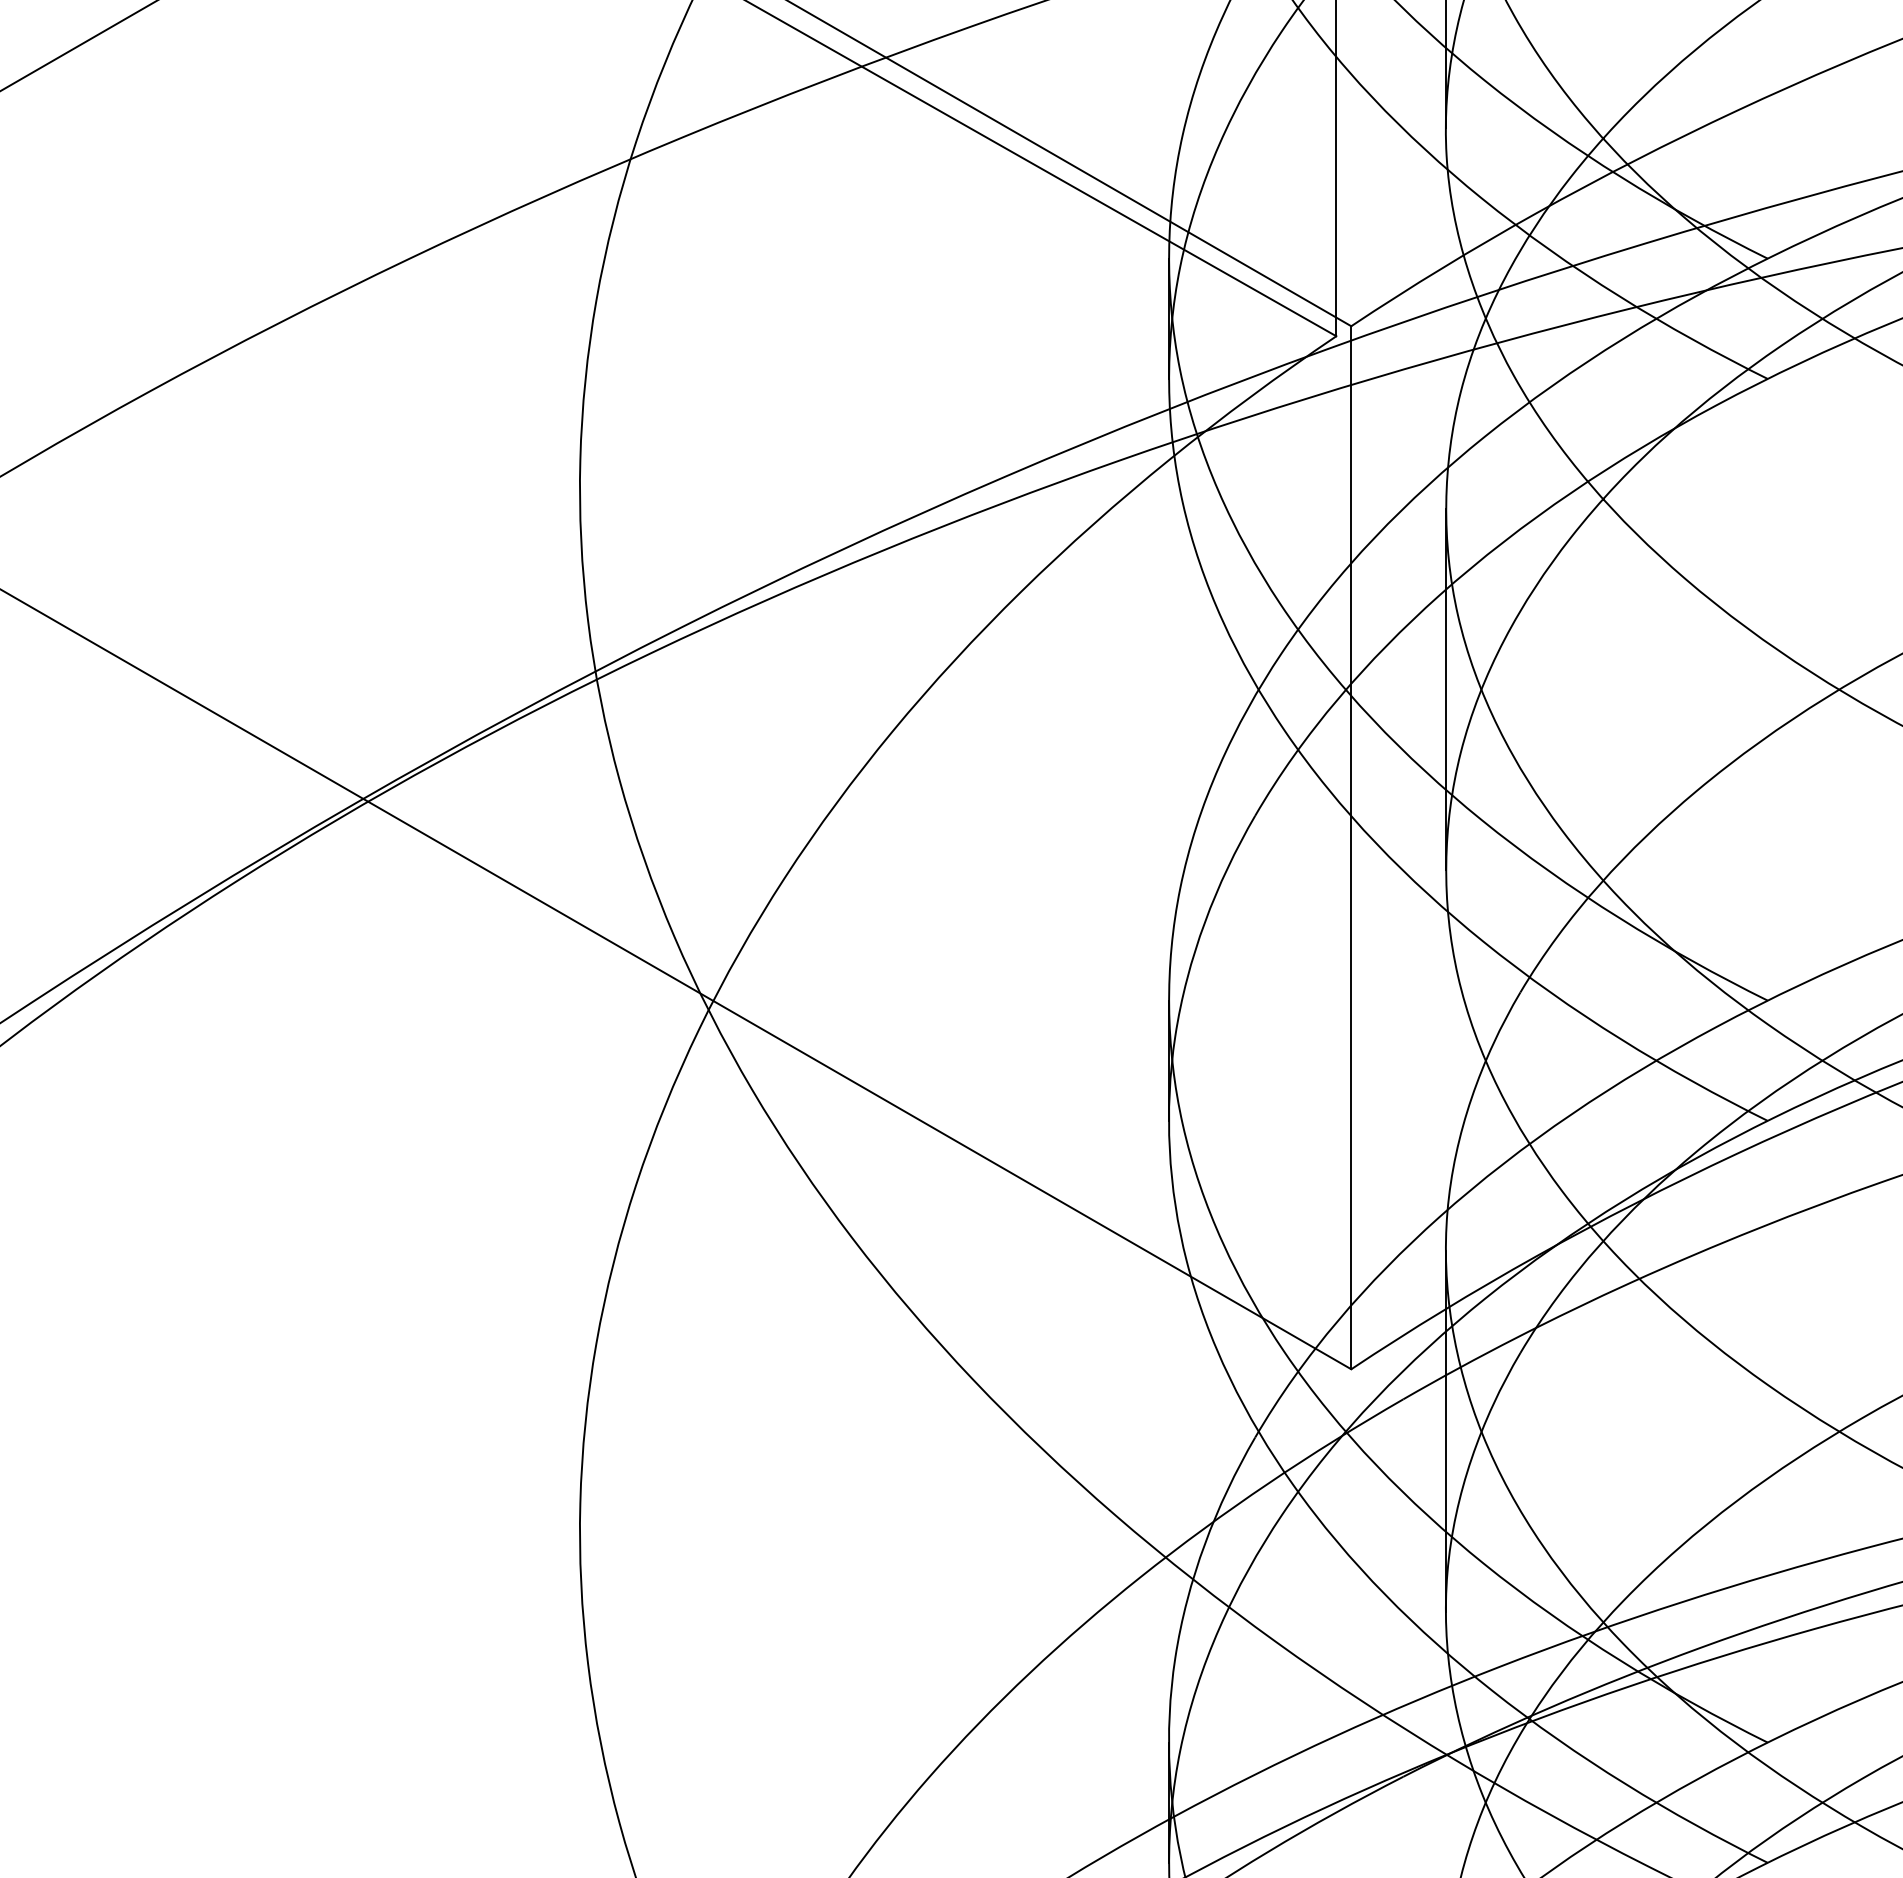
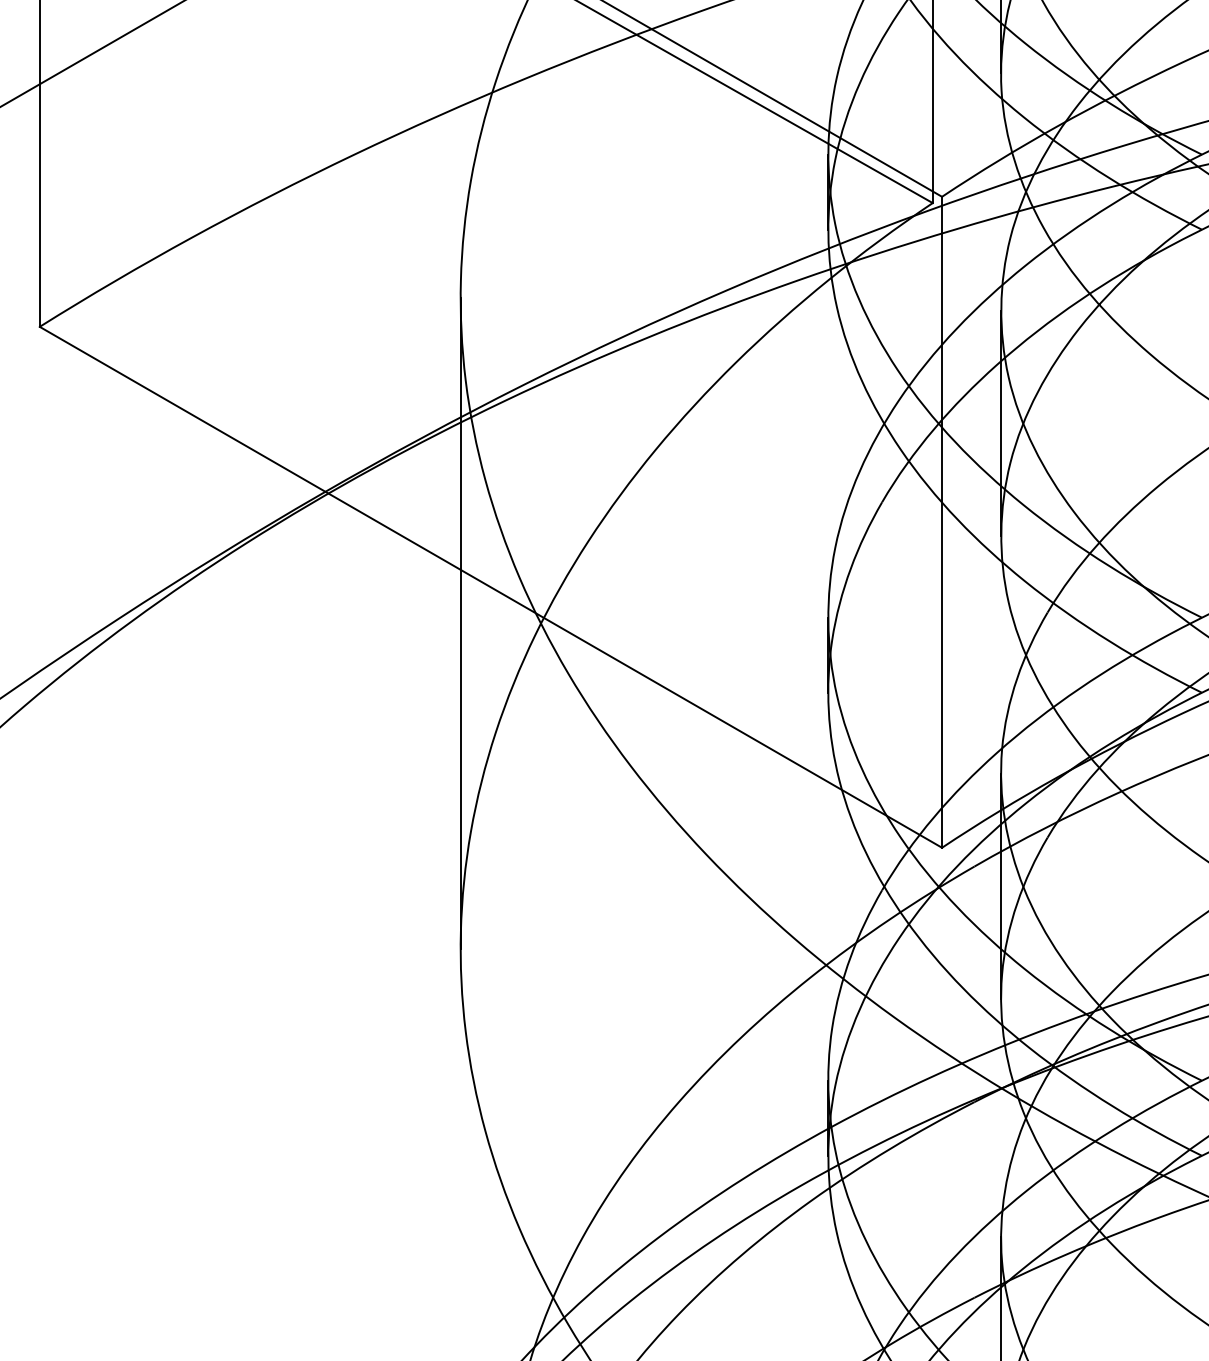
line: (579, 1009) -> (460, 623), added

